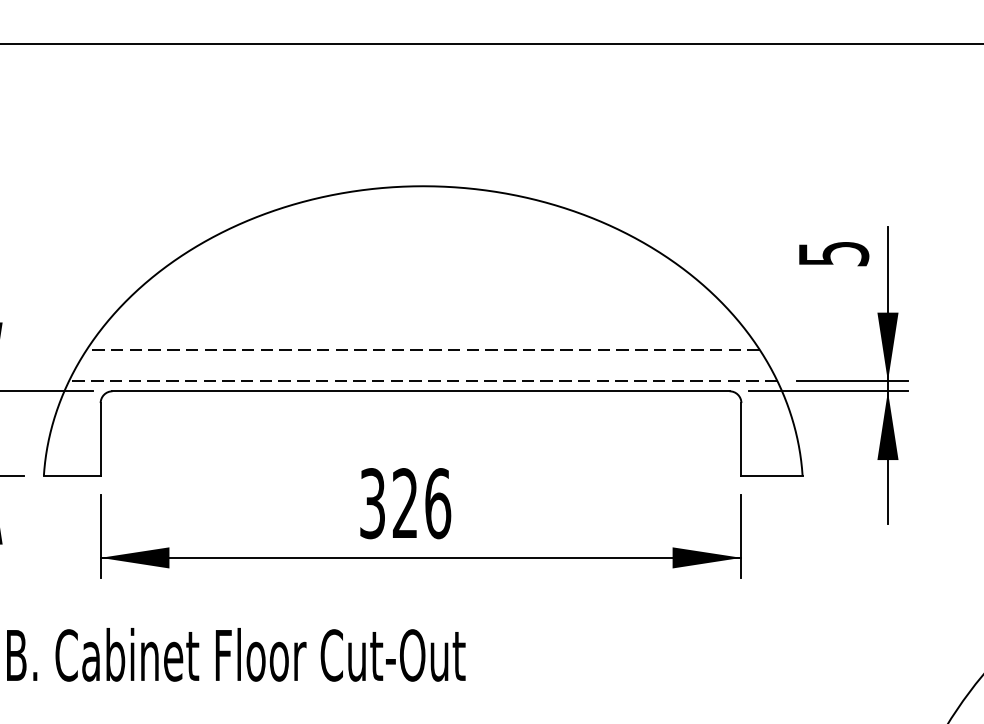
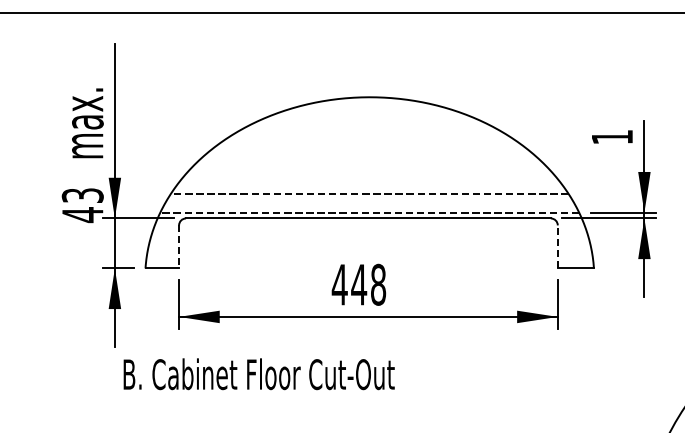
text: (833, 254) -> (612, 137), 5 -> 1
line: (740, 438) -> (557, 246), solid -> dashed
line: (101, 440) -> (179, 247), solid -> dashed
text: (404, 503) -> (358, 284), 326 -> 448

